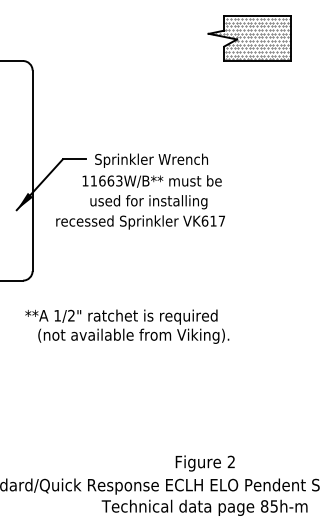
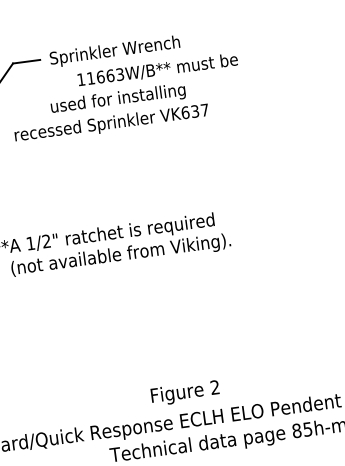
text: (151, 181) -> (157, 70), moved
text: (213, 220) -> (195, 110), VK617 -> VK637
text: (204, 463) -> (184, 393), moved

